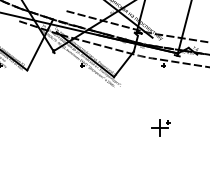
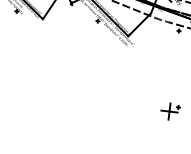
part: (160, 127) -> (170, 111), moved

